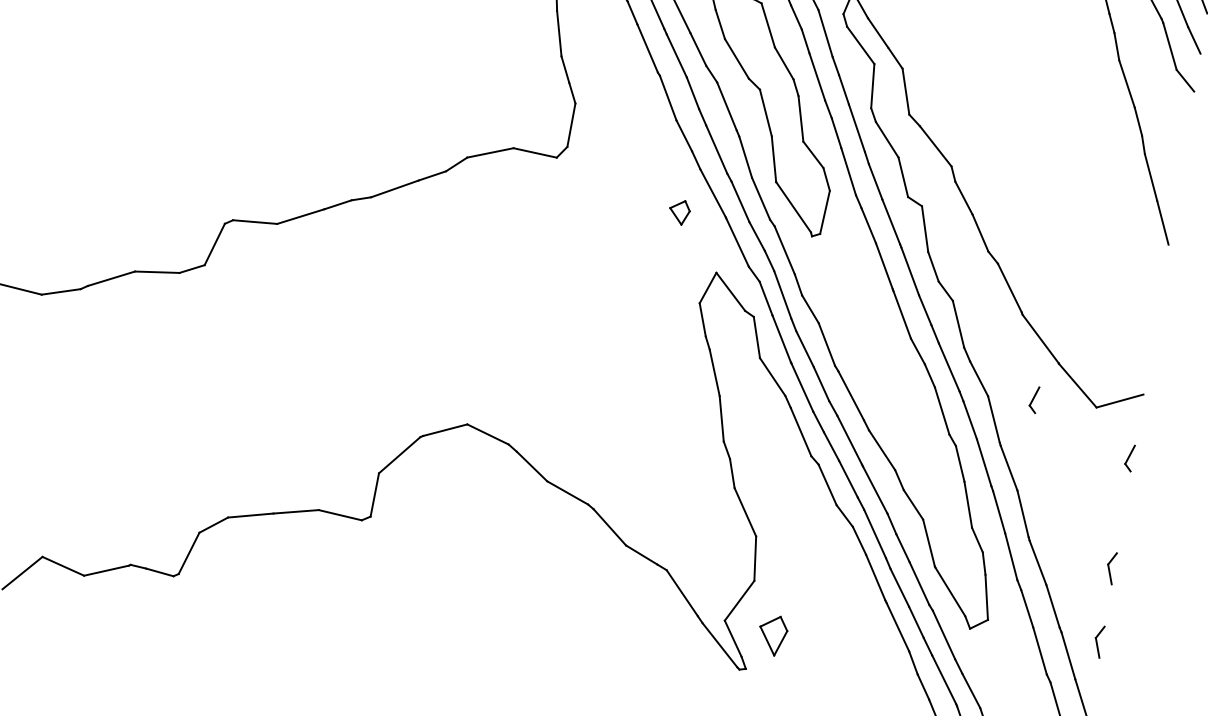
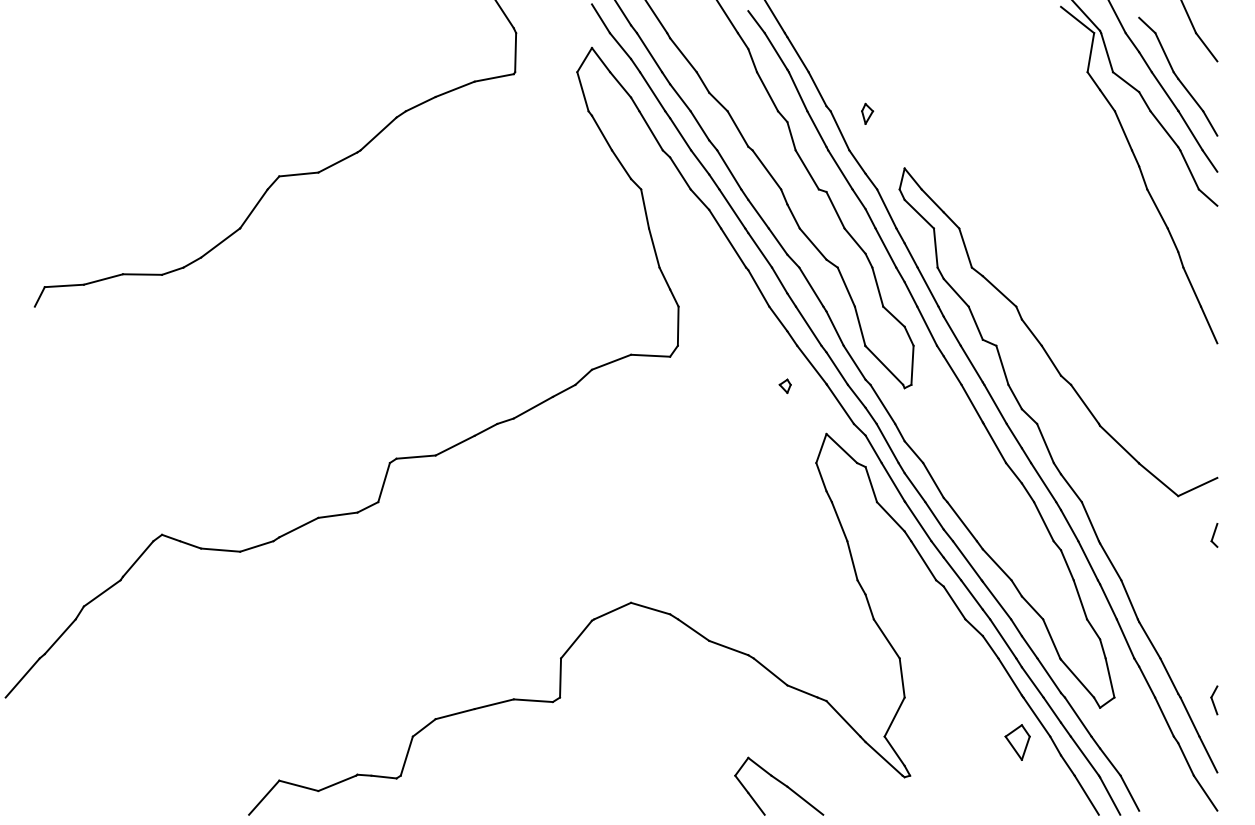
part: (678, 211) -> (784, 385), size x0.62
part: (1034, 399) -> (1122, 498), removed
part: (1111, 568) -> (1214, 634), removed
part: (772, 635) -> (1017, 742), moved
part: (598, 655) -> (779, 785), added

